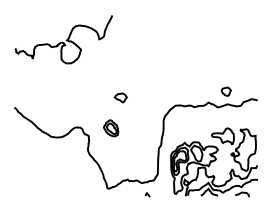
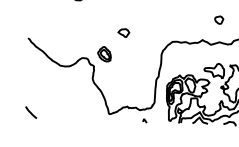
part: (225, 91) -> (218, 19), moved
part: (111, 128) -> (104, 54), moved
line: (20, 190) -> (30, 112), added

